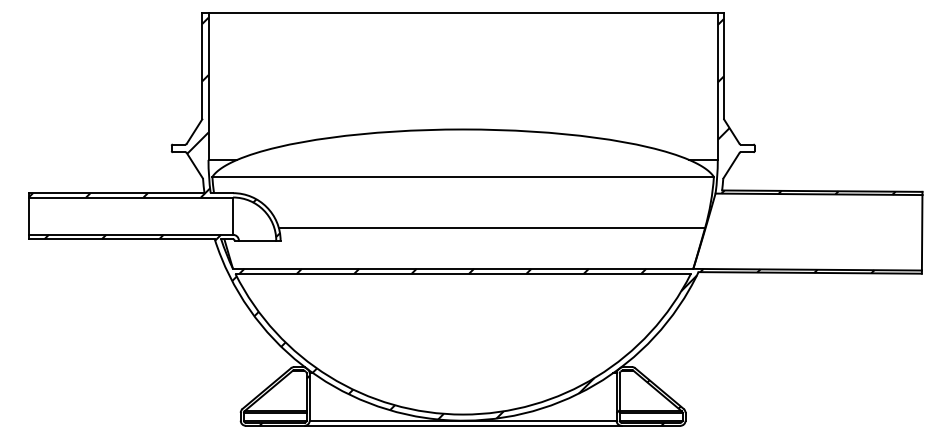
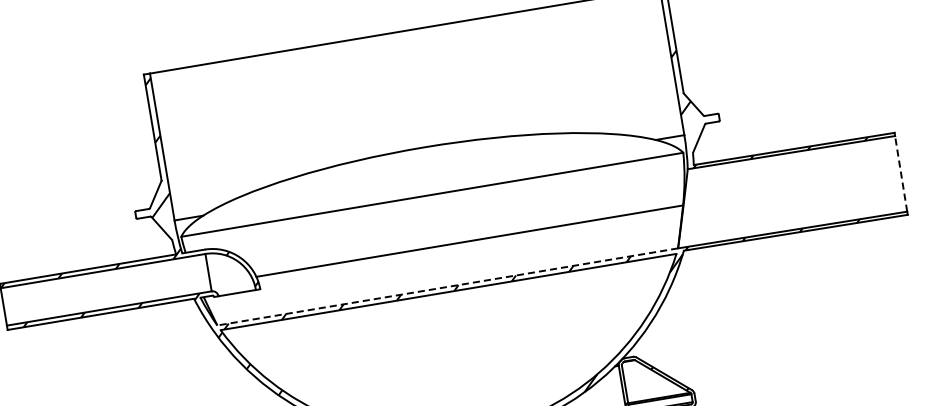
line: (922, 232) -> (901, 173), solid -> dashed
line: (462, 268) -> (447, 286), solid -> dashed

